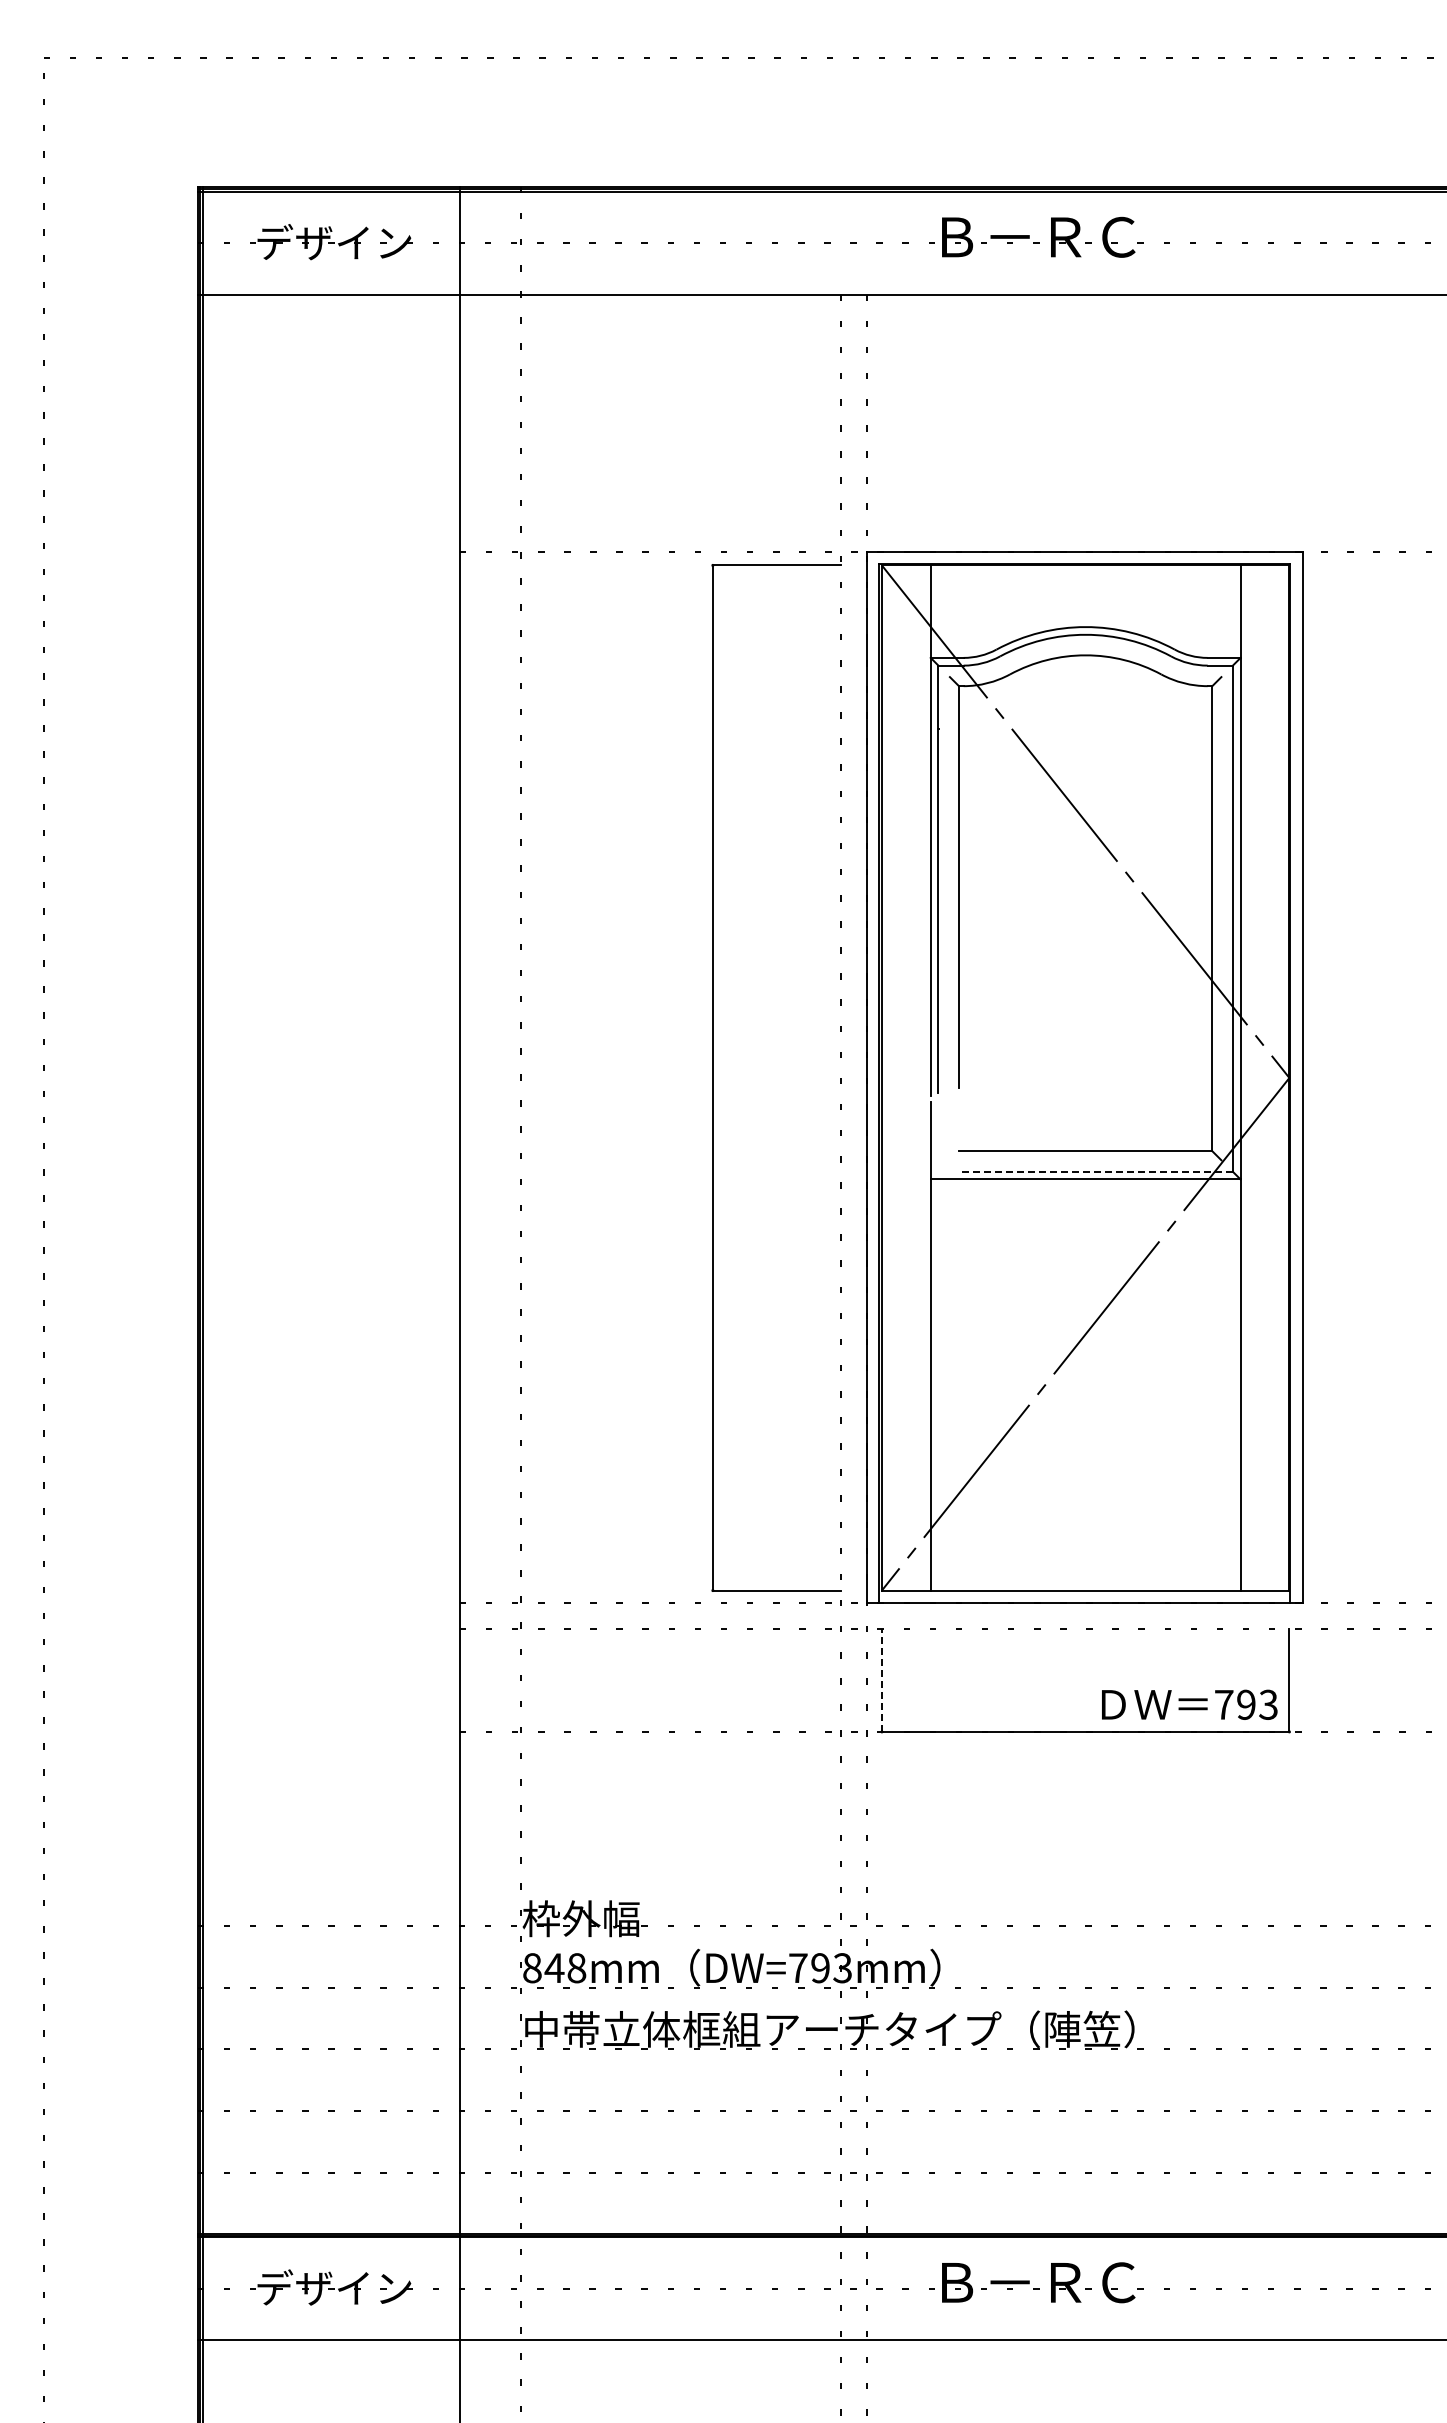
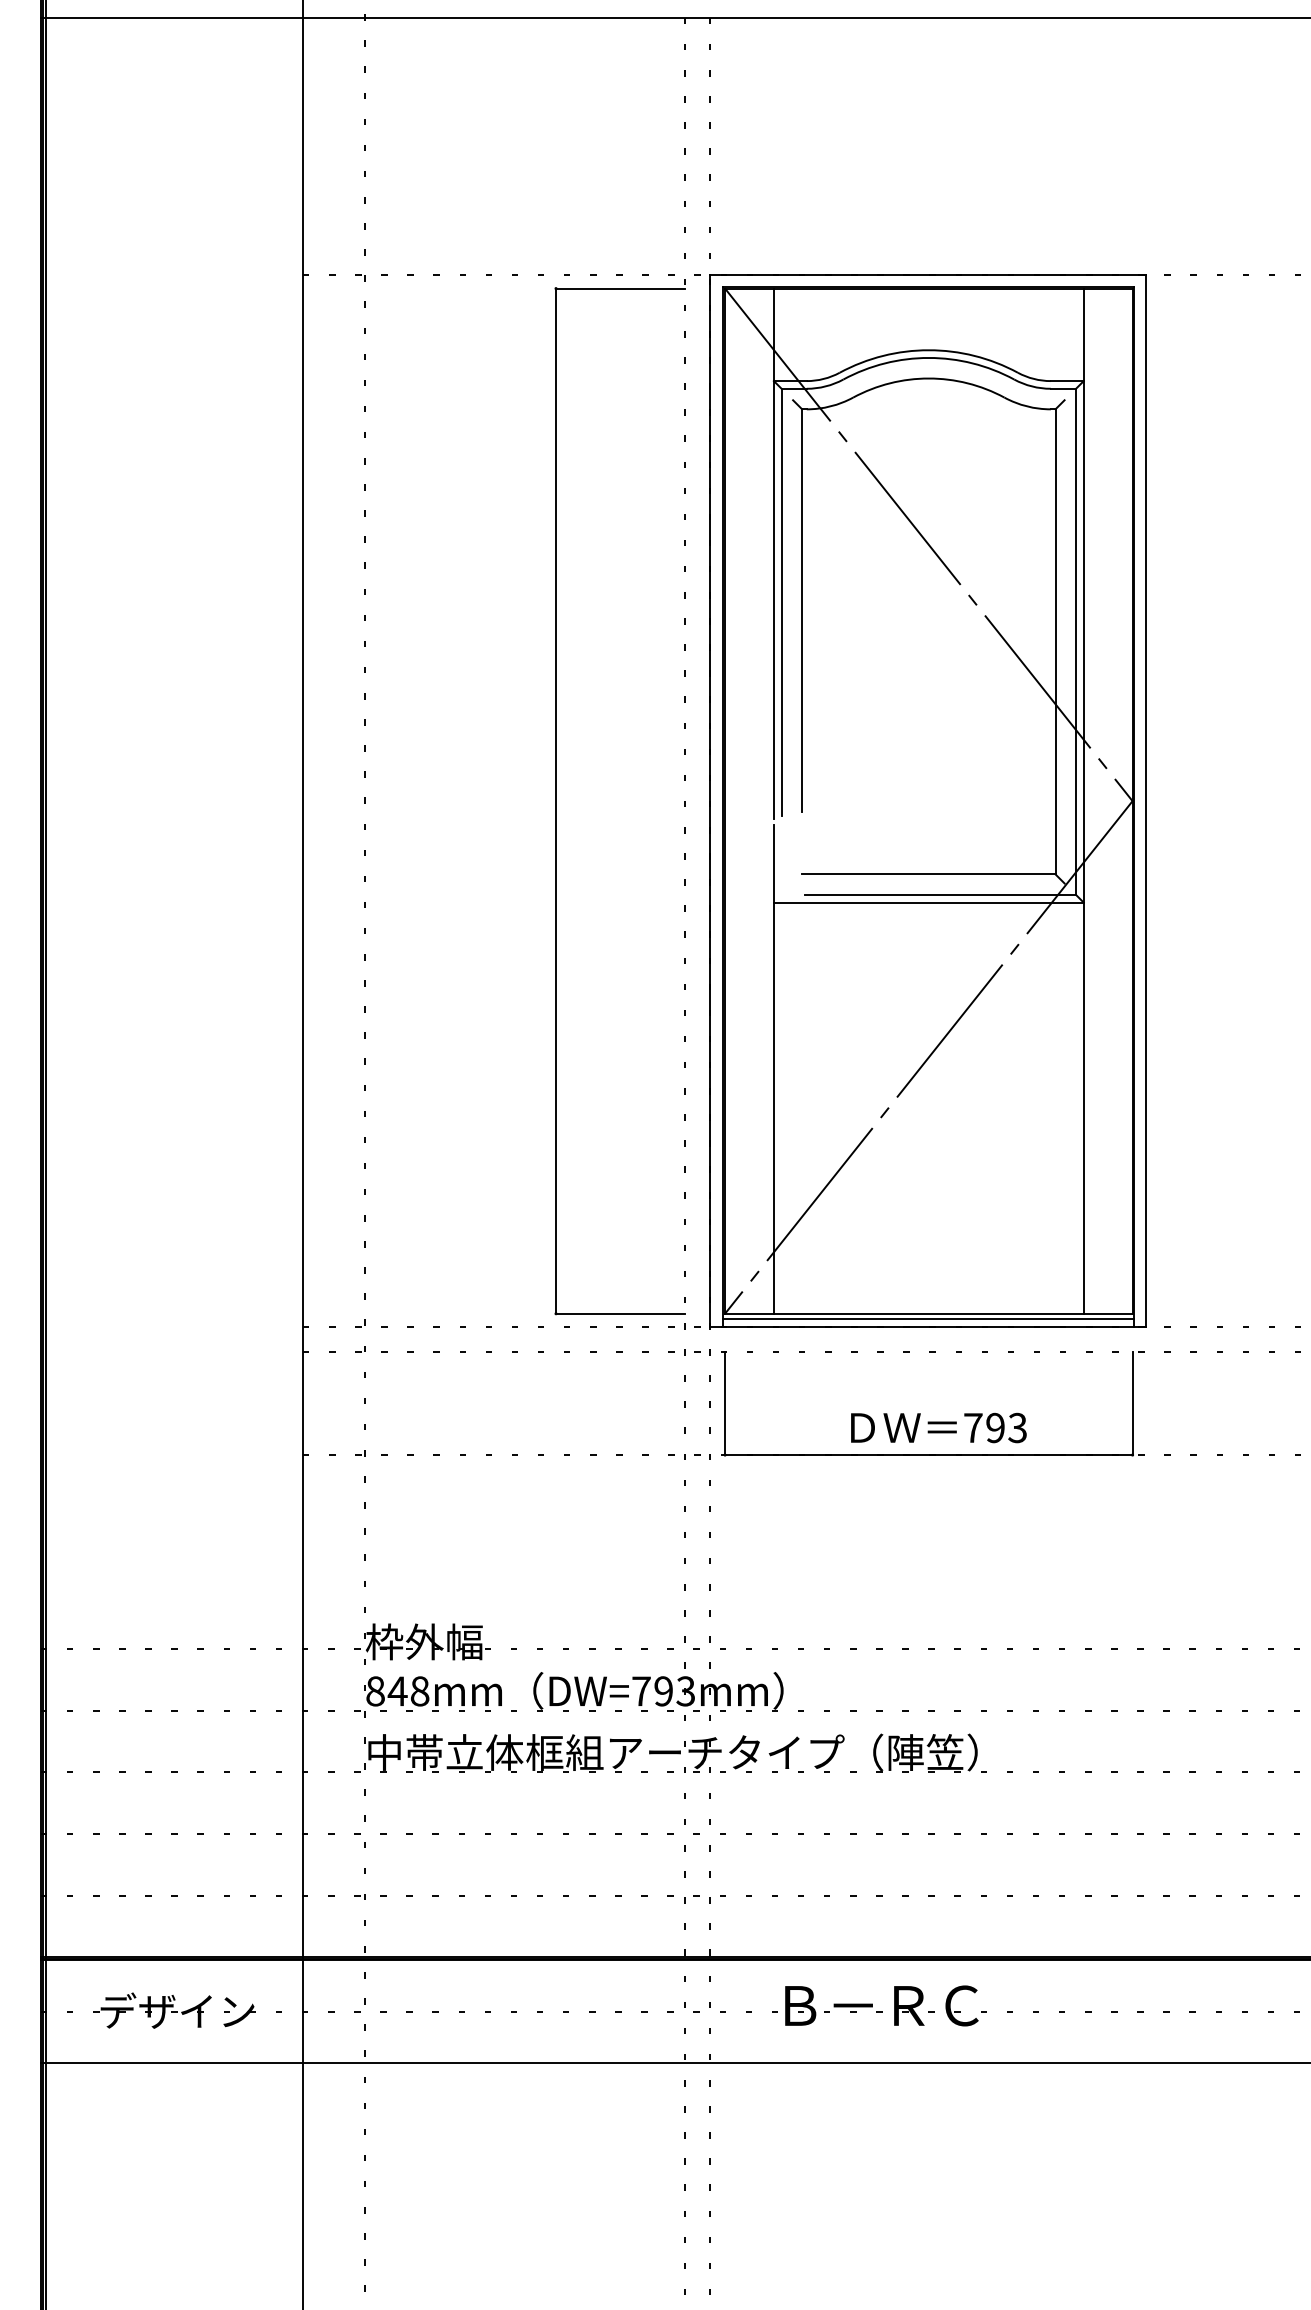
line: (1097, 1171) -> (940, 894), dashed -> solid
line: (1084, 1595) -> (927, 1318), added
line: (881, 1679) -> (724, 1402), dashed -> solid
text: (1189, 1704) -> (938, 1427), moved

